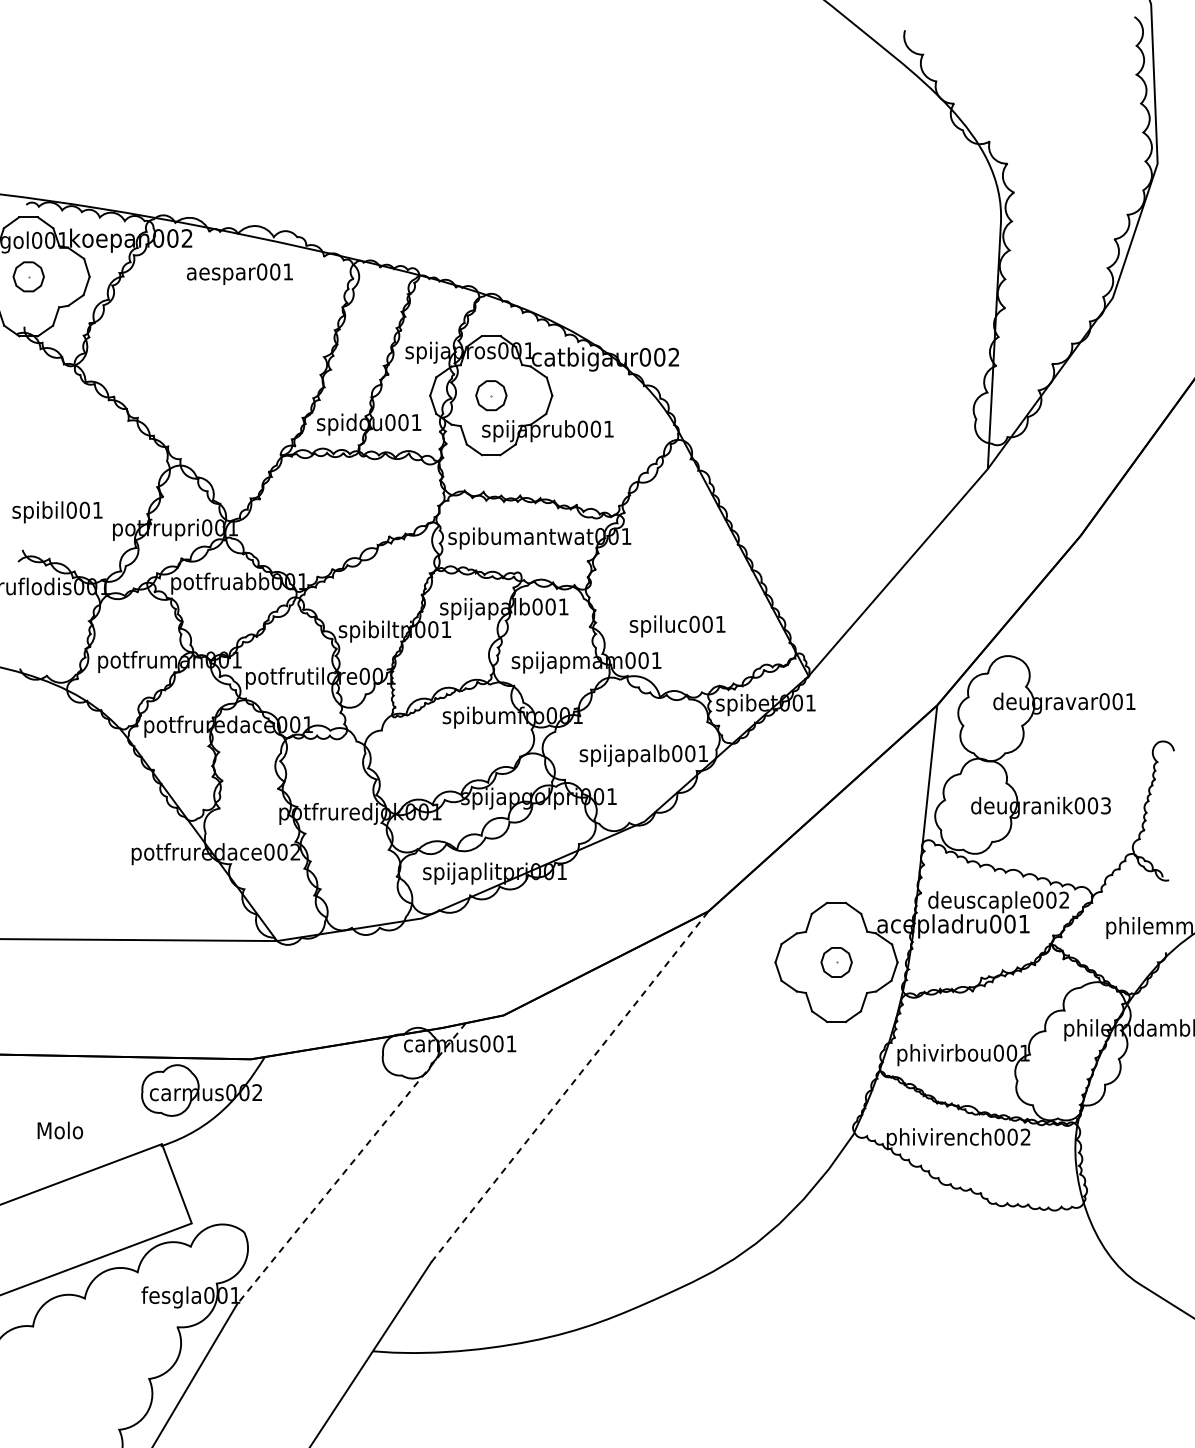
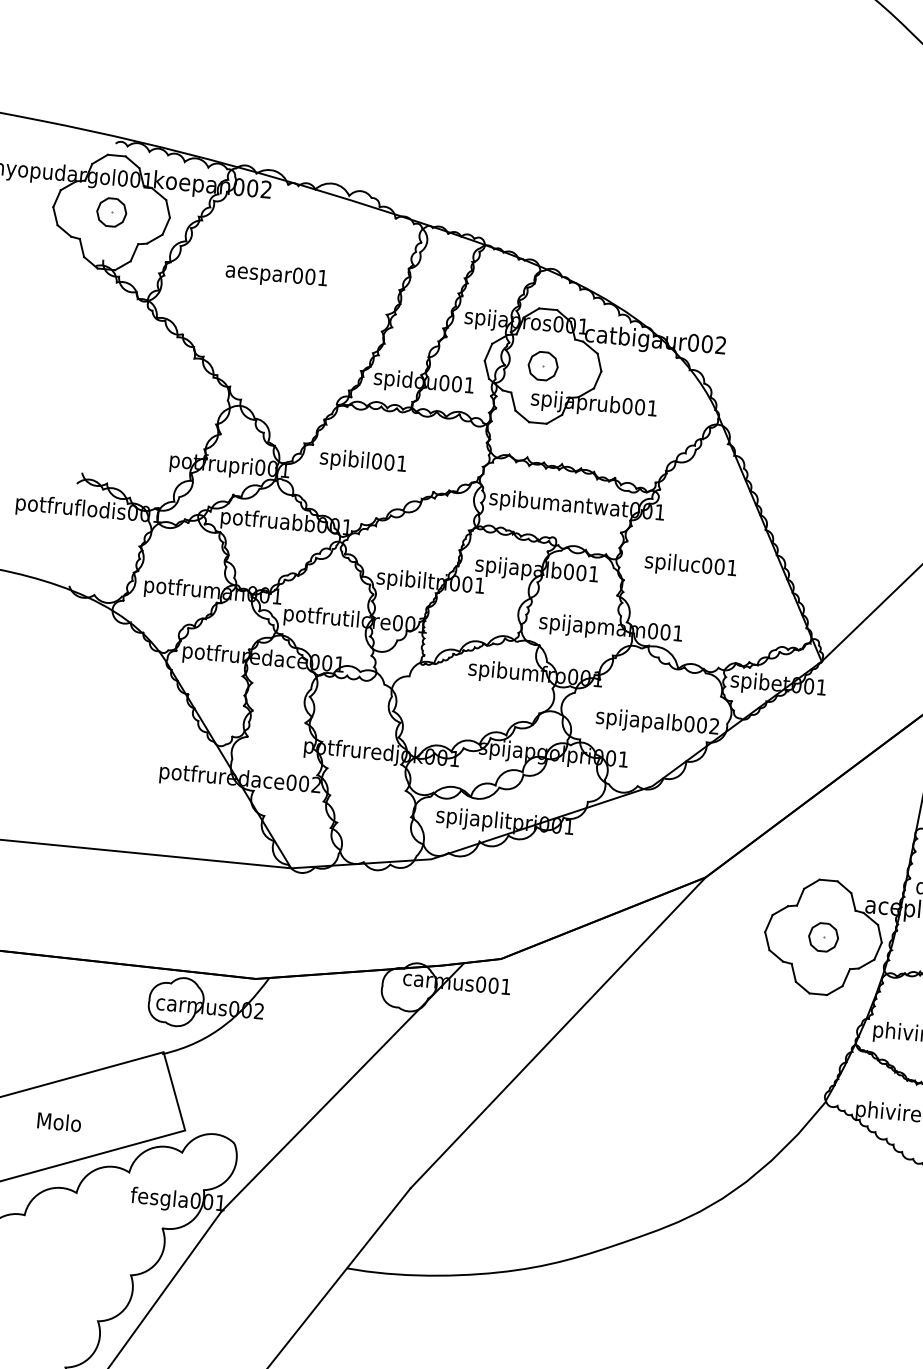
text: (239, 273) -> (276, 275), moved
text: (57, 512) -> (363, 462), moved
text: (677, 626) -> (690, 566), moved
text: (702, 753) -> (713, 726), spijapalb001 -> spijapalb002
line: (569, 1086) -> (557, 1032), dashed -> solid
text: (60, 1130) -> (59, 1122), moved
line: (351, 1164) -> (342, 1088), dashed -> solid

